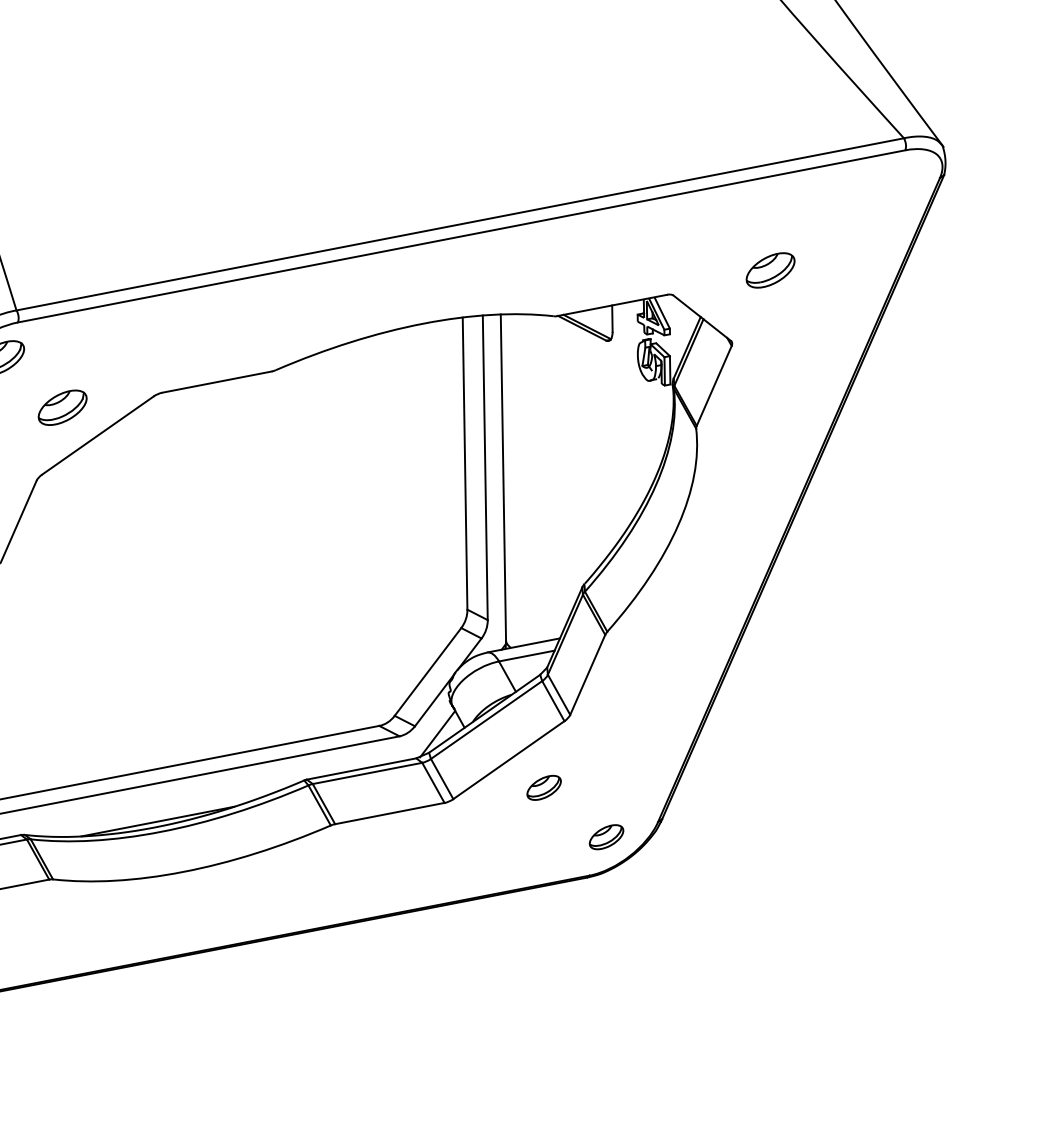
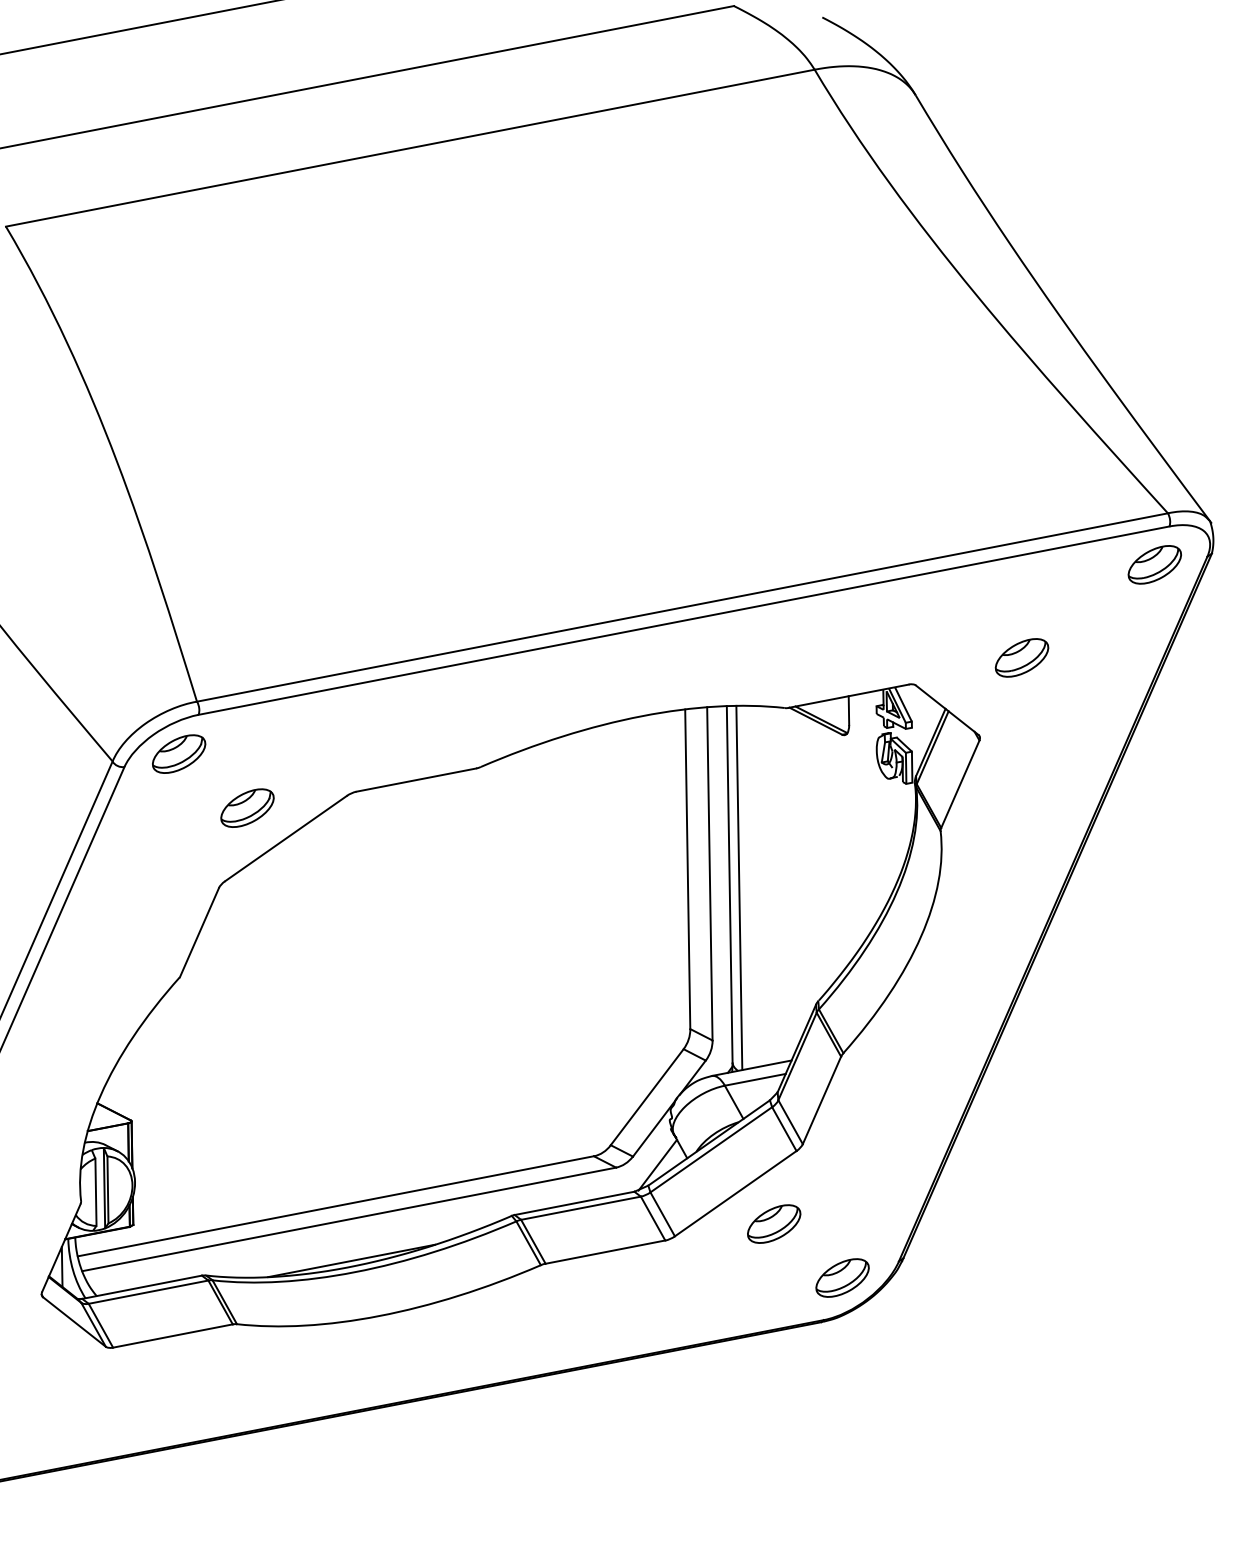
part: (891, 185) -> (1154, 564), added
line: (512, 480) -> (739, 887), added
part: (544, 787) -> (774, 1223), size x1.43
part: (606, 836) -> (842, 1277), size x1.43

